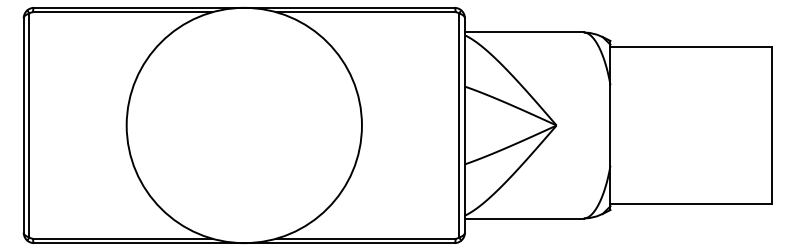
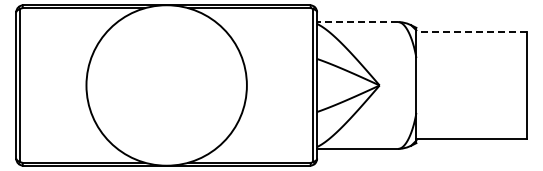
line: (524, 33) -> (357, 22), solid -> dashed
line: (691, 46) -> (471, 31), solid -> dashed

